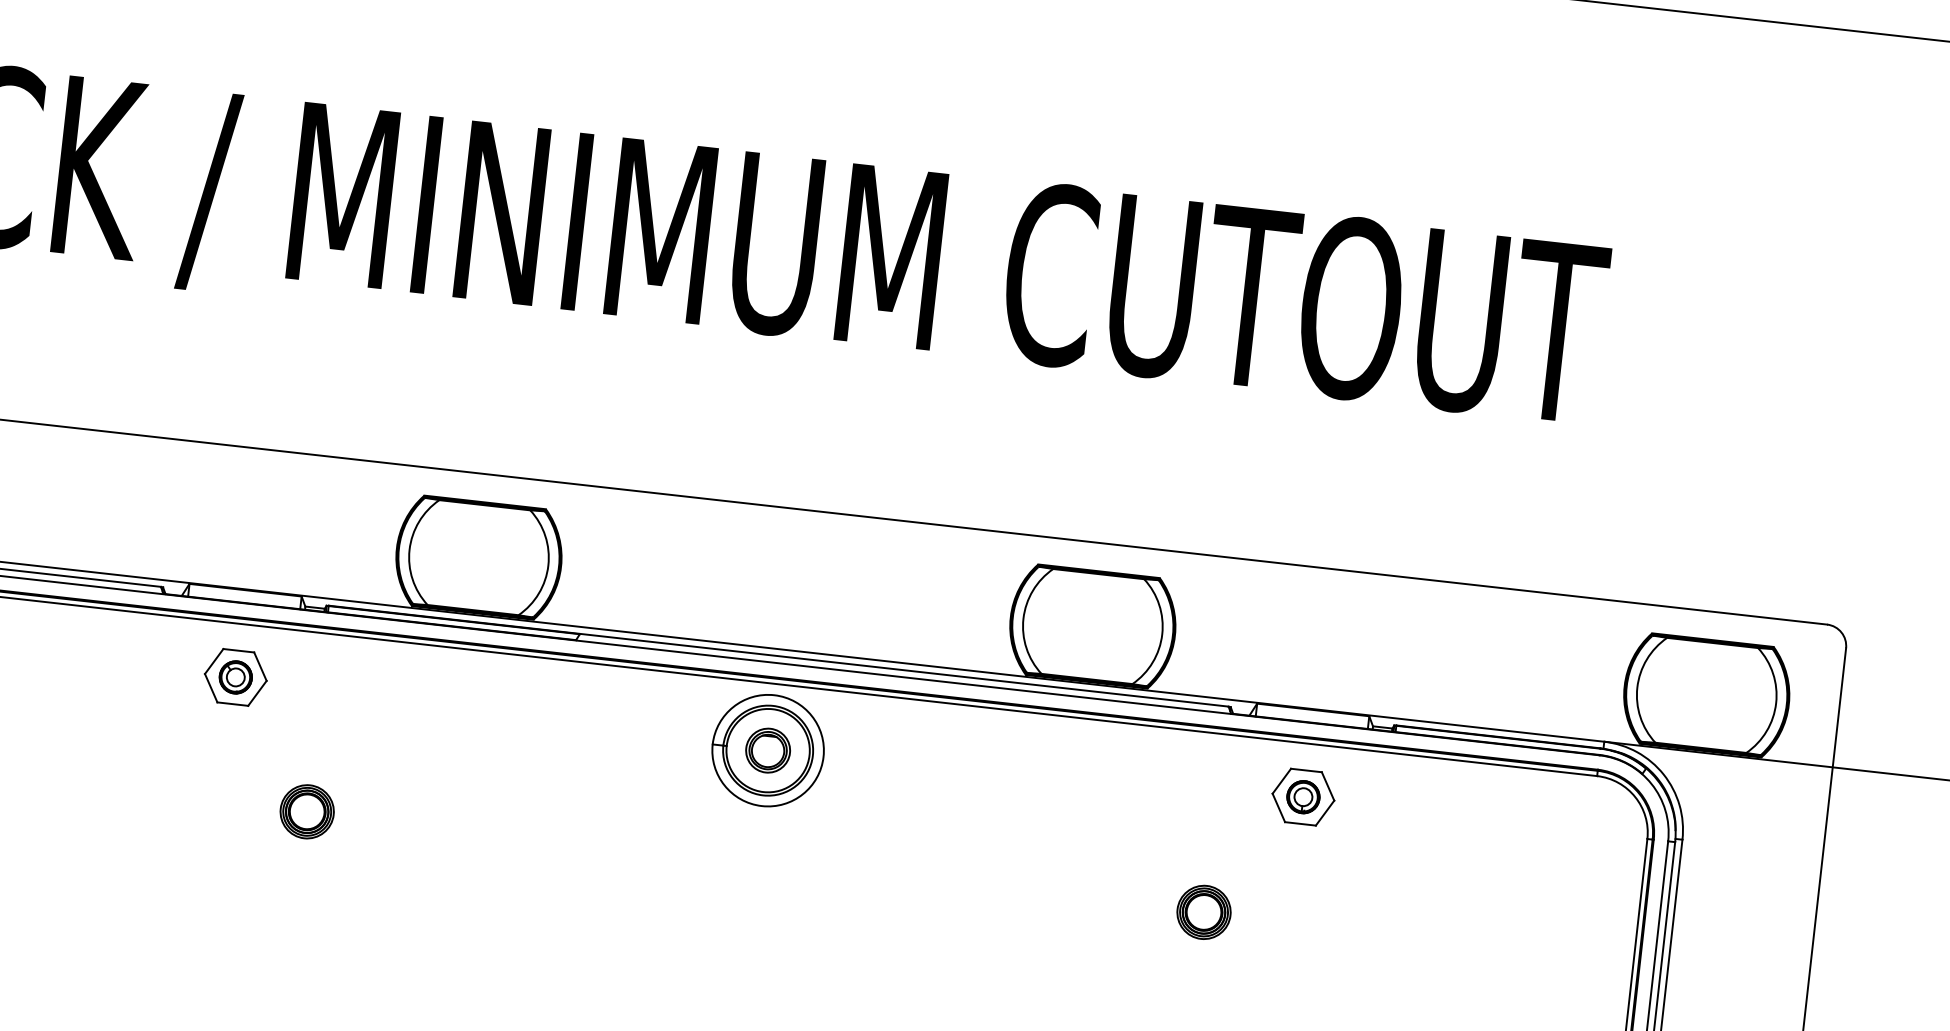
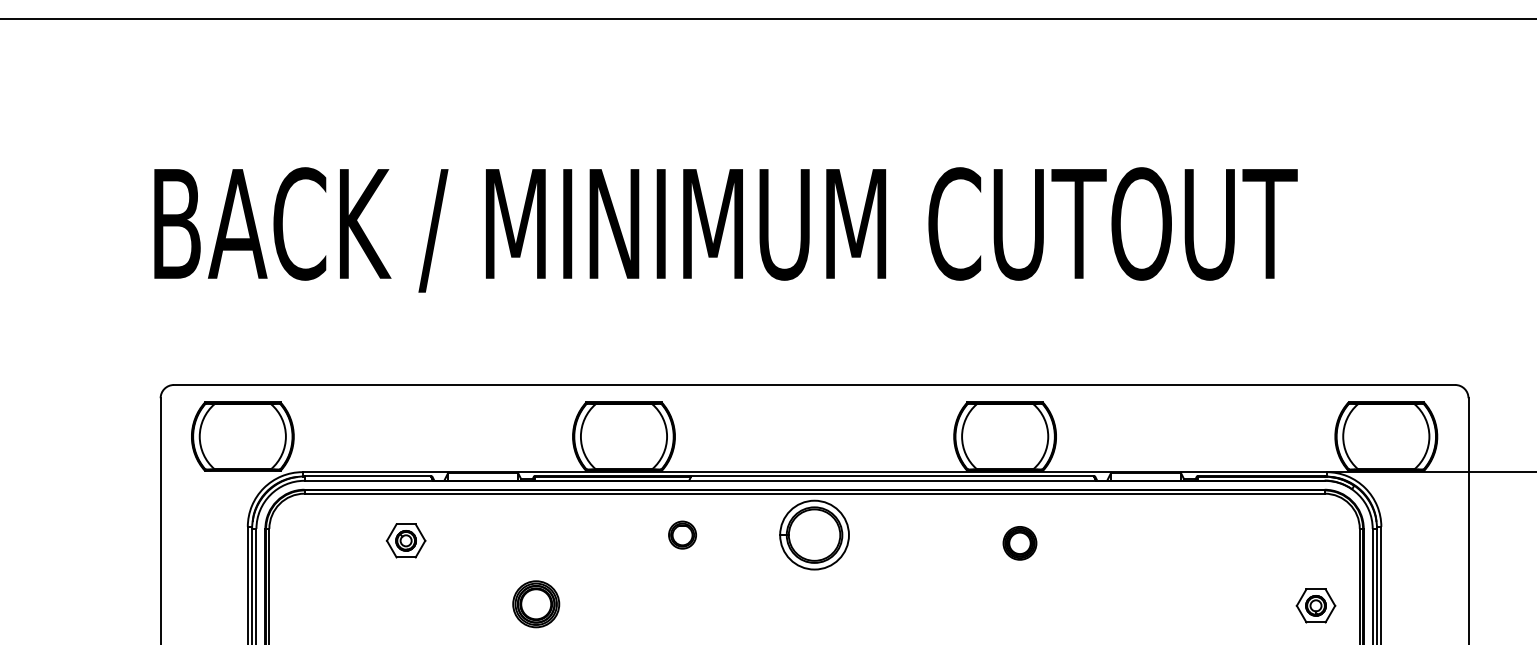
part: (234, 676) -> (405, 540), moved
part: (768, 749) -> (682, 534), moved
part: (1302, 796) -> (1315, 605), moved
part: (306, 811) -> (535, 604), size x1.4
part: (1203, 912) -> (1019, 543), moved

